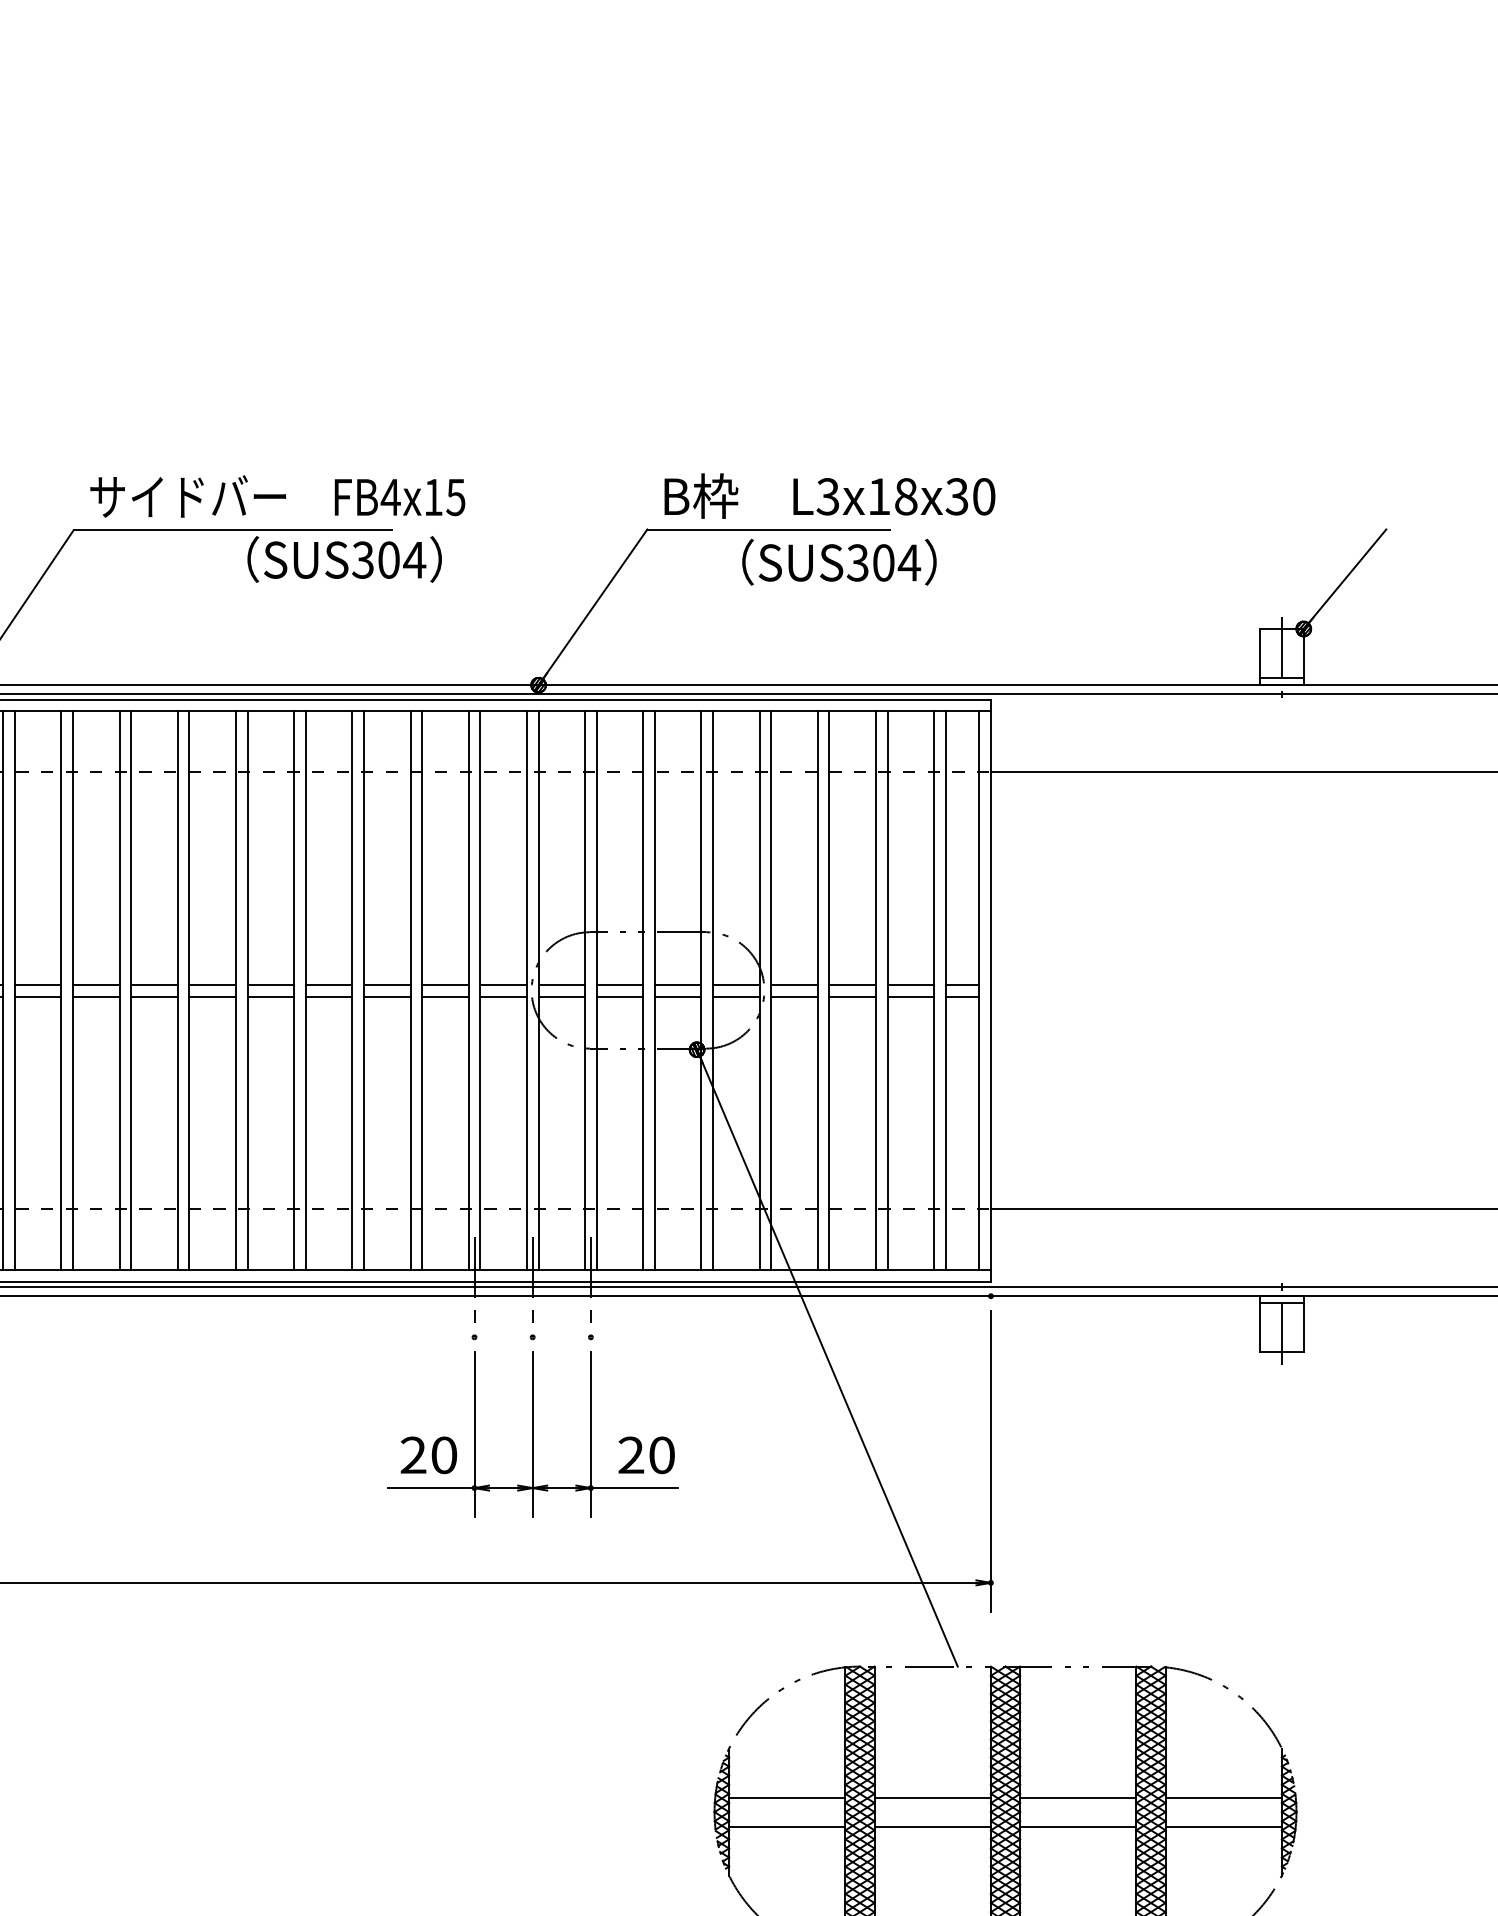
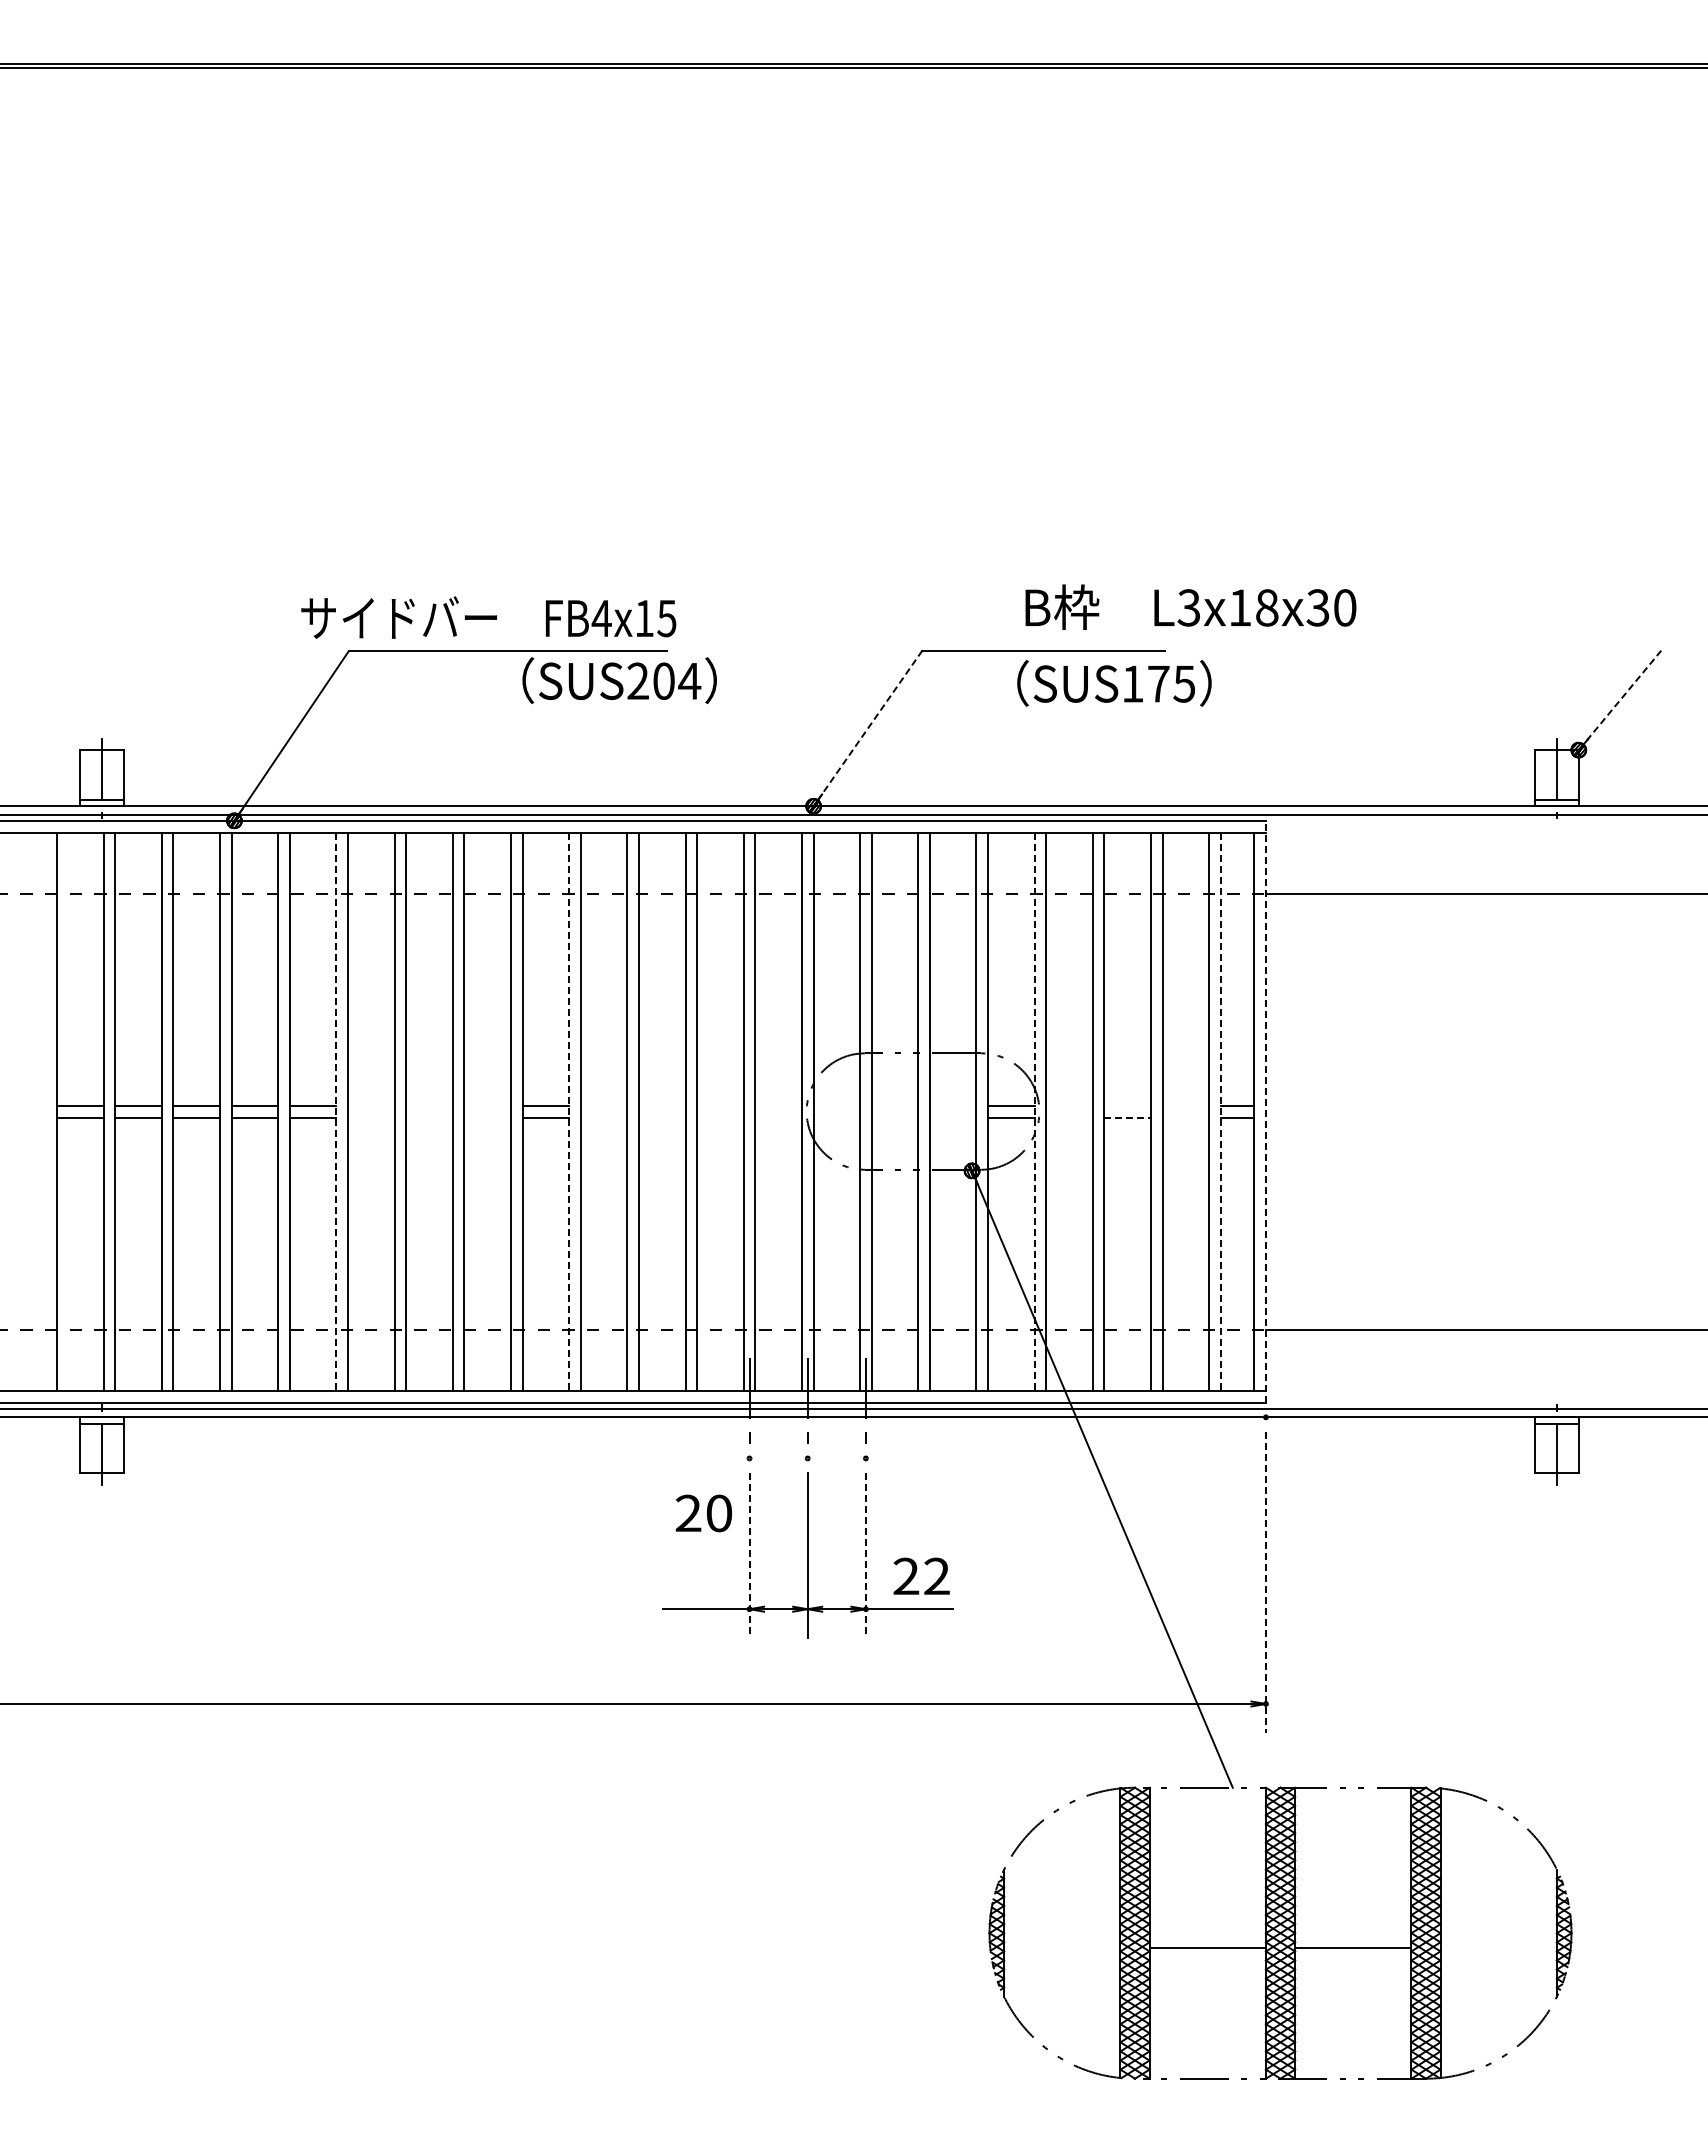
text: (829, 495) -> (1190, 606), moved
text: (277, 496) -> (488, 617), moved
text: (362, 560) -> (637, 681), SUS304 -> SUS204
text: (883, 562) -> (1158, 683), SUS304 -> SUS175
line: (1345, 578) -> (1620, 699), solid -> dashed
line: (593, 606) -> (868, 727), solid -> dashed
line: (95, 985) -> (370, 1106), removed
line: (154, 985) -> (429, 1106), removed
line: (212, 985) -> (487, 1106), removed
line: (328, 985) -> (603, 1106), removed
line: (386, 985) -> (661, 1106), removed
line: (445, 985) -> (720, 1106), removed
line: (503, 985) -> (778, 1106), removed
line: (561, 985) -> (836, 1106), removed
line: (619, 985) -> (894, 1106), removed
line: (677, 985) -> (952, 1106), removed
line: (794, 985) -> (1069, 1106), removed
line: (852, 985) -> (1127, 1106), removed
line: (910, 985) -> (1185, 1106), removed
line: (990, 990) -> (1265, 1111), solid -> dashed
line: (61, 991) -> (336, 1112), solid -> dashed
line: (294, 991) -> (569, 1112), solid -> dashed
line: (759, 991) -> (1034, 1112), solid -> dashed
line: (945, 991) -> (1220, 1112), solid -> dashed
line: (95, 996) -> (370, 1117), removed
line: (154, 996) -> (429, 1117), removed
line: (212, 996) -> (487, 1117), removed
line: (328, 996) -> (603, 1117), removed
line: (386, 996) -> (661, 1117), removed
line: (445, 996) -> (720, 1117), removed
line: (503, 996) -> (778, 1117), removed
line: (561, 996) -> (836, 1117), removed
line: (619, 996) -> (894, 1117), removed
line: (677, 996) -> (952, 1117), removed
line: (794, 996) -> (1069, 1117), removed
line: (853, 996) -> (1128, 1117), solid -> dashed
line: (910, 996) -> (1185, 1117), removed
line: (474, 1434) -> (749, 1555), solid -> dashed
line: (590, 1434) -> (865, 1555), solid -> dashed
text: (428, 1455) -> (703, 1513), moved
text: (661, 1455) -> (936, 1576), 20 -> 22
line: (990, 1461) -> (1265, 1582), solid -> dashed
line: (787, 1797) -> (1062, 1918), removed
line: (932, 1797) -> (1207, 1918), removed
line: (1078, 1797) -> (1353, 1918), removed
line: (1223, 1797) -> (1498, 1918), removed
line: (787, 1826) -> (1062, 1947), removed
line: (1223, 1826) -> (1498, 1947), removed

